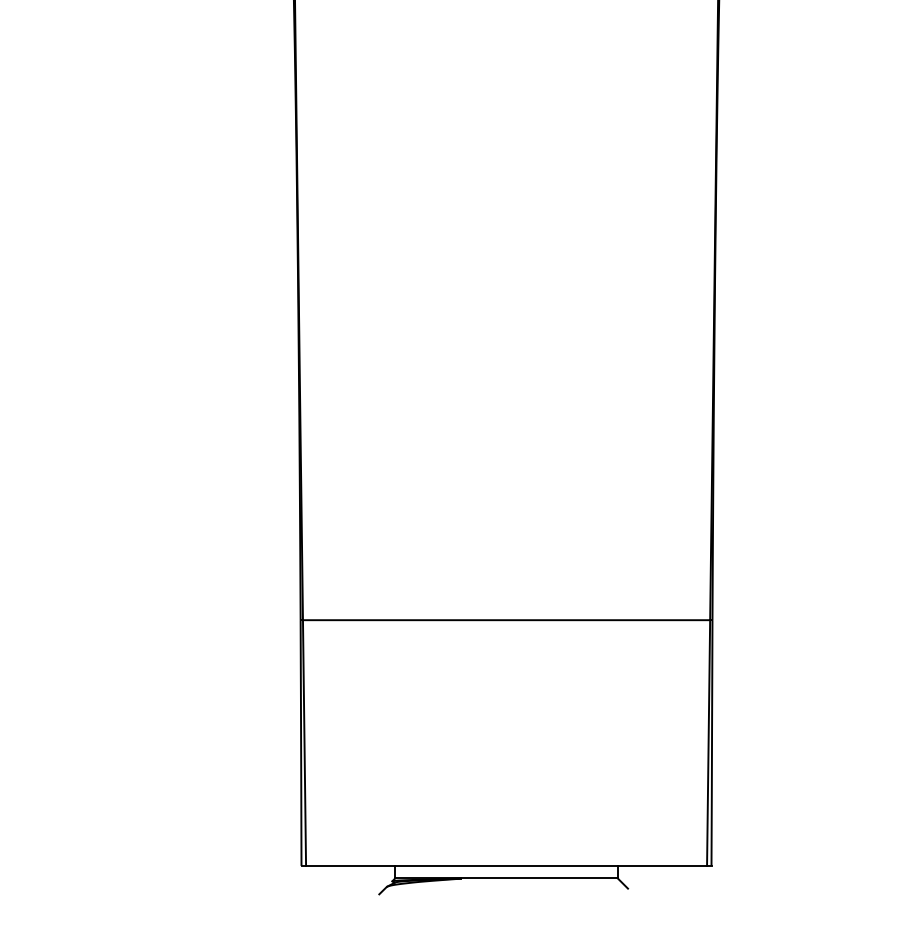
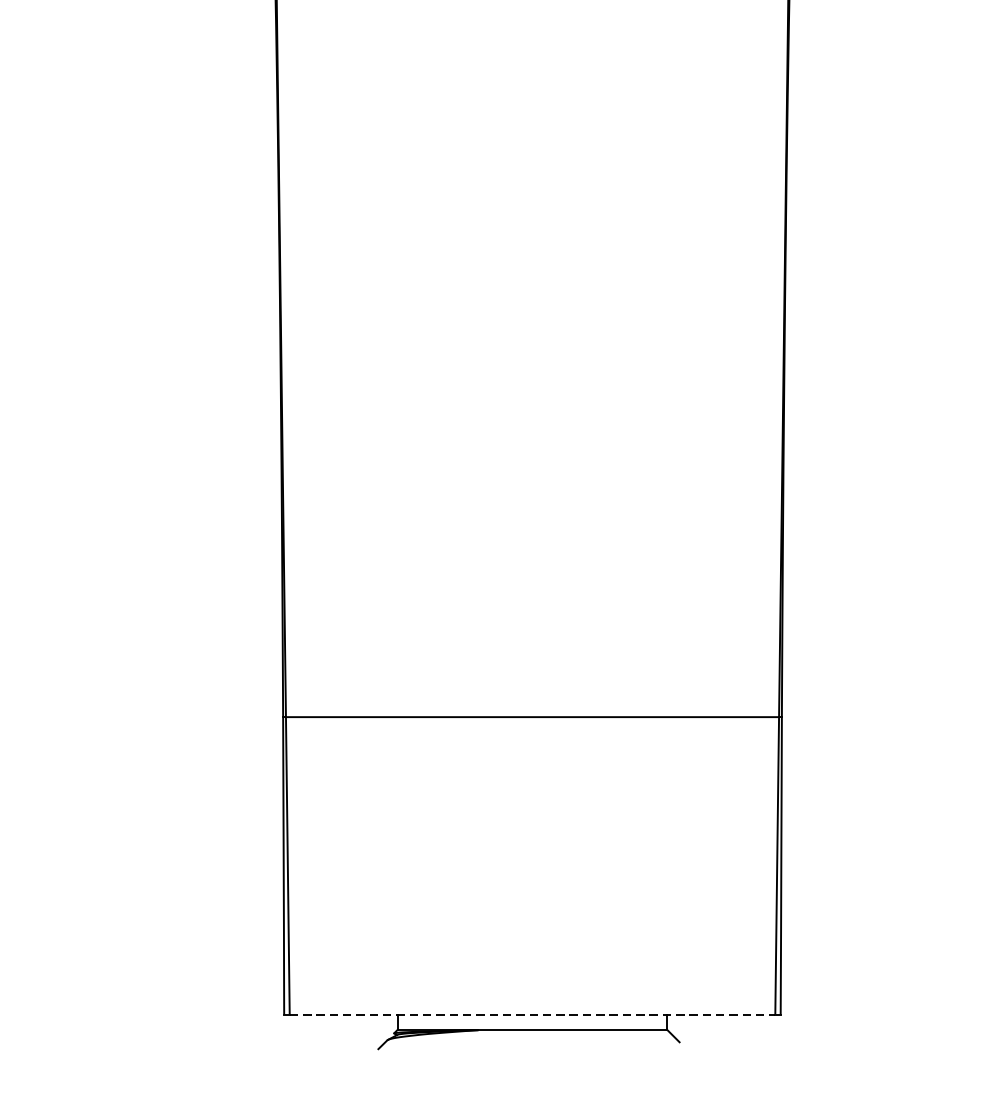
line: (507, 865) -> (533, 1014), solid -> dashed

